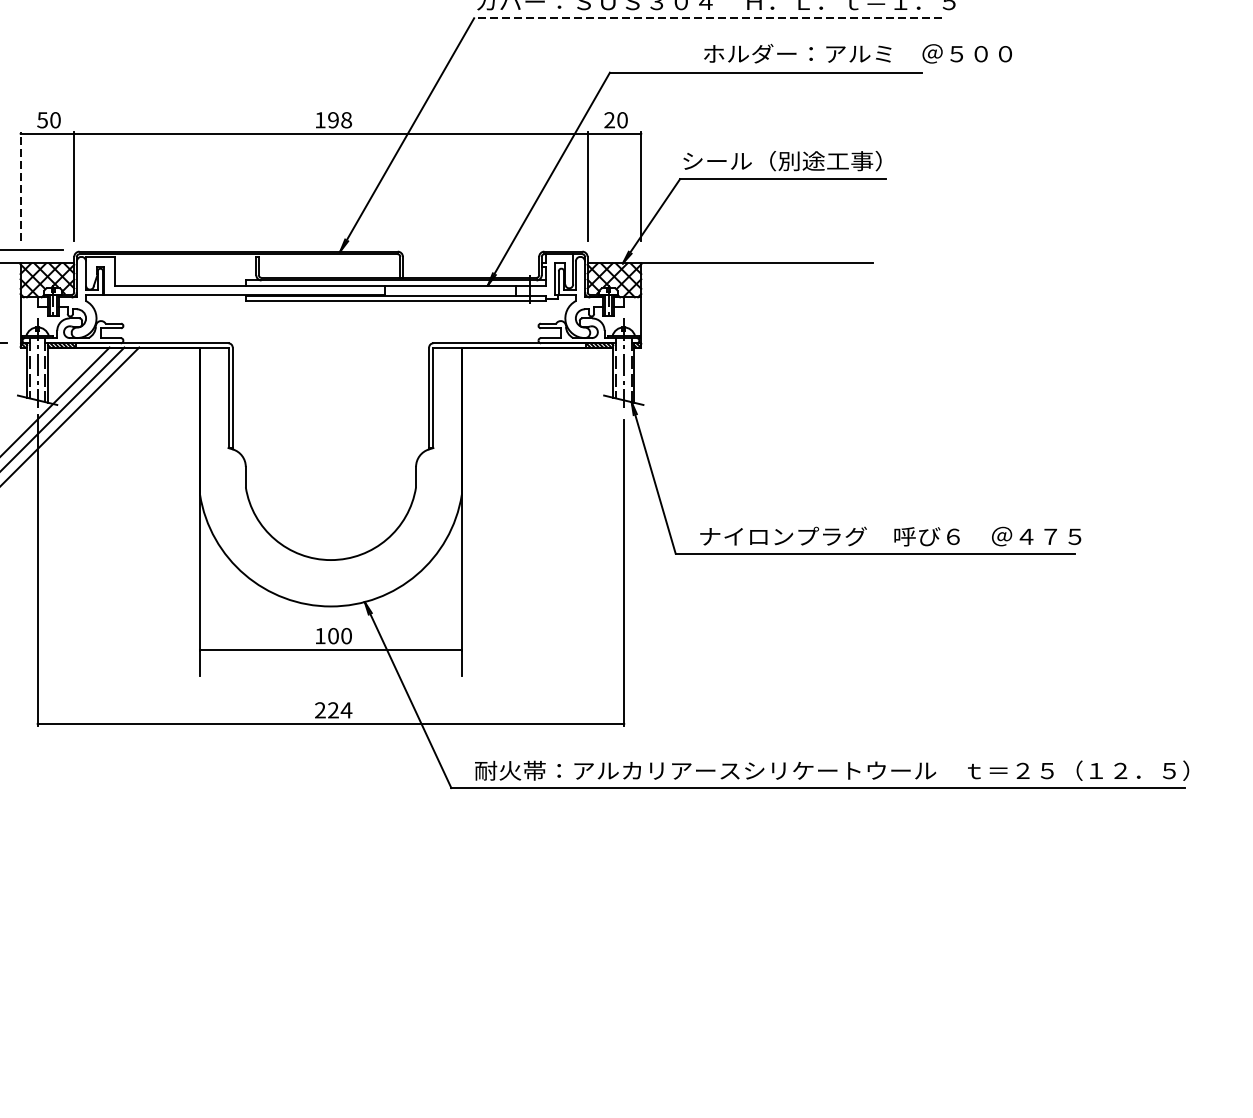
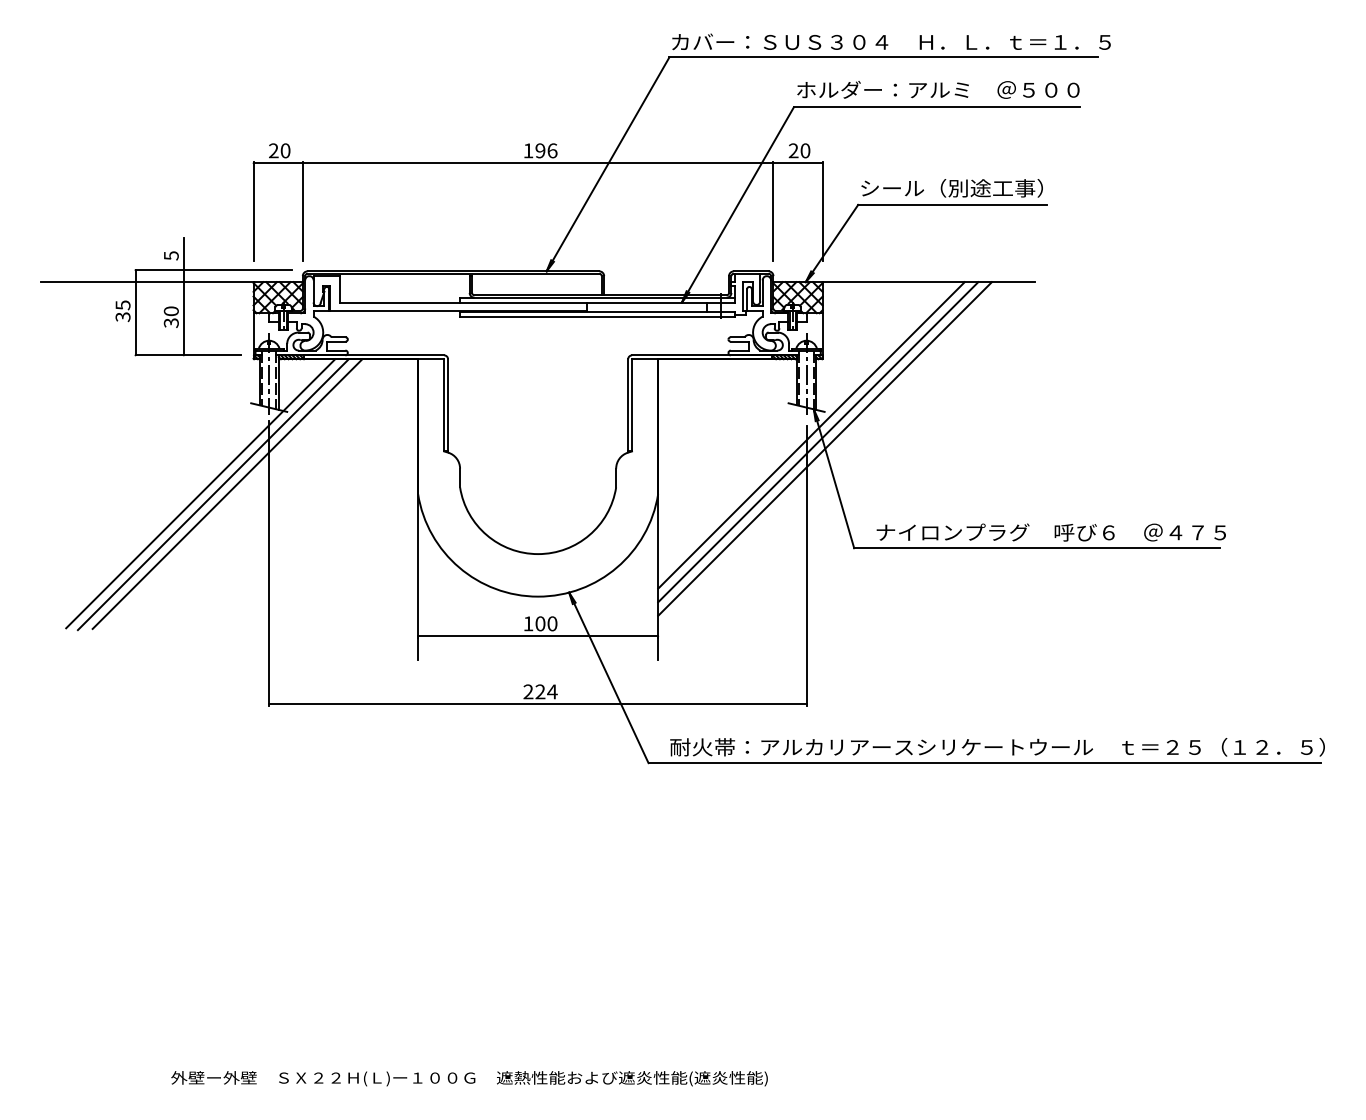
line: (707, 18) -> (883, 57), dashed -> solid
text: (858, 53) -> (938, 89), moved
text: (42, 119) -> (273, 150), 50 -> 20
text: (346, 119) -> (552, 150), 198 -> 196
line: (20, 186) -> (253, 211), dashed -> solid
line: (629, 430) -> (811, 435), added
line: (636, 438) -> (818, 442), added
line: (643, 444) -> (824, 448), added

